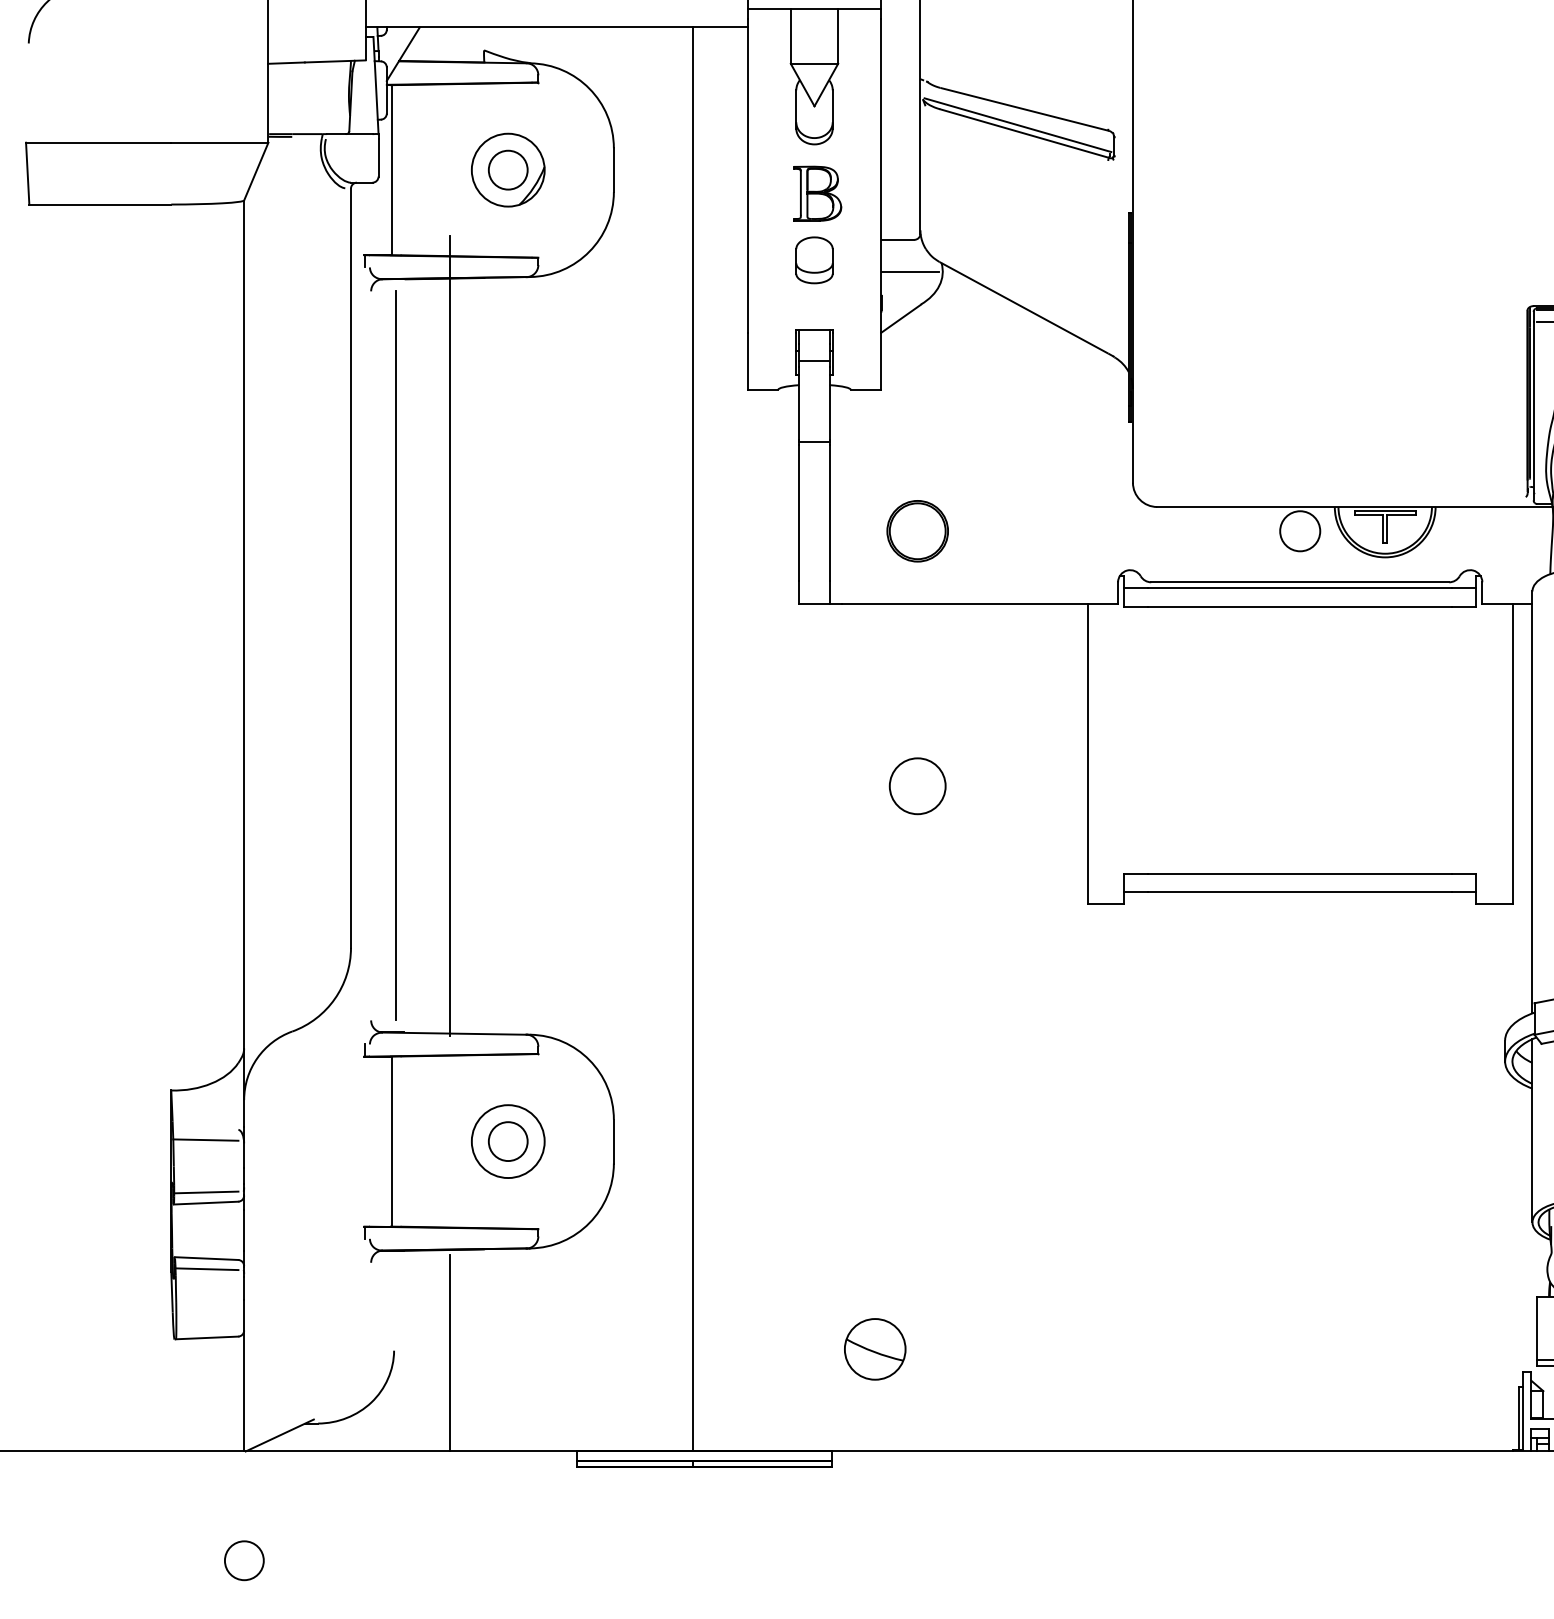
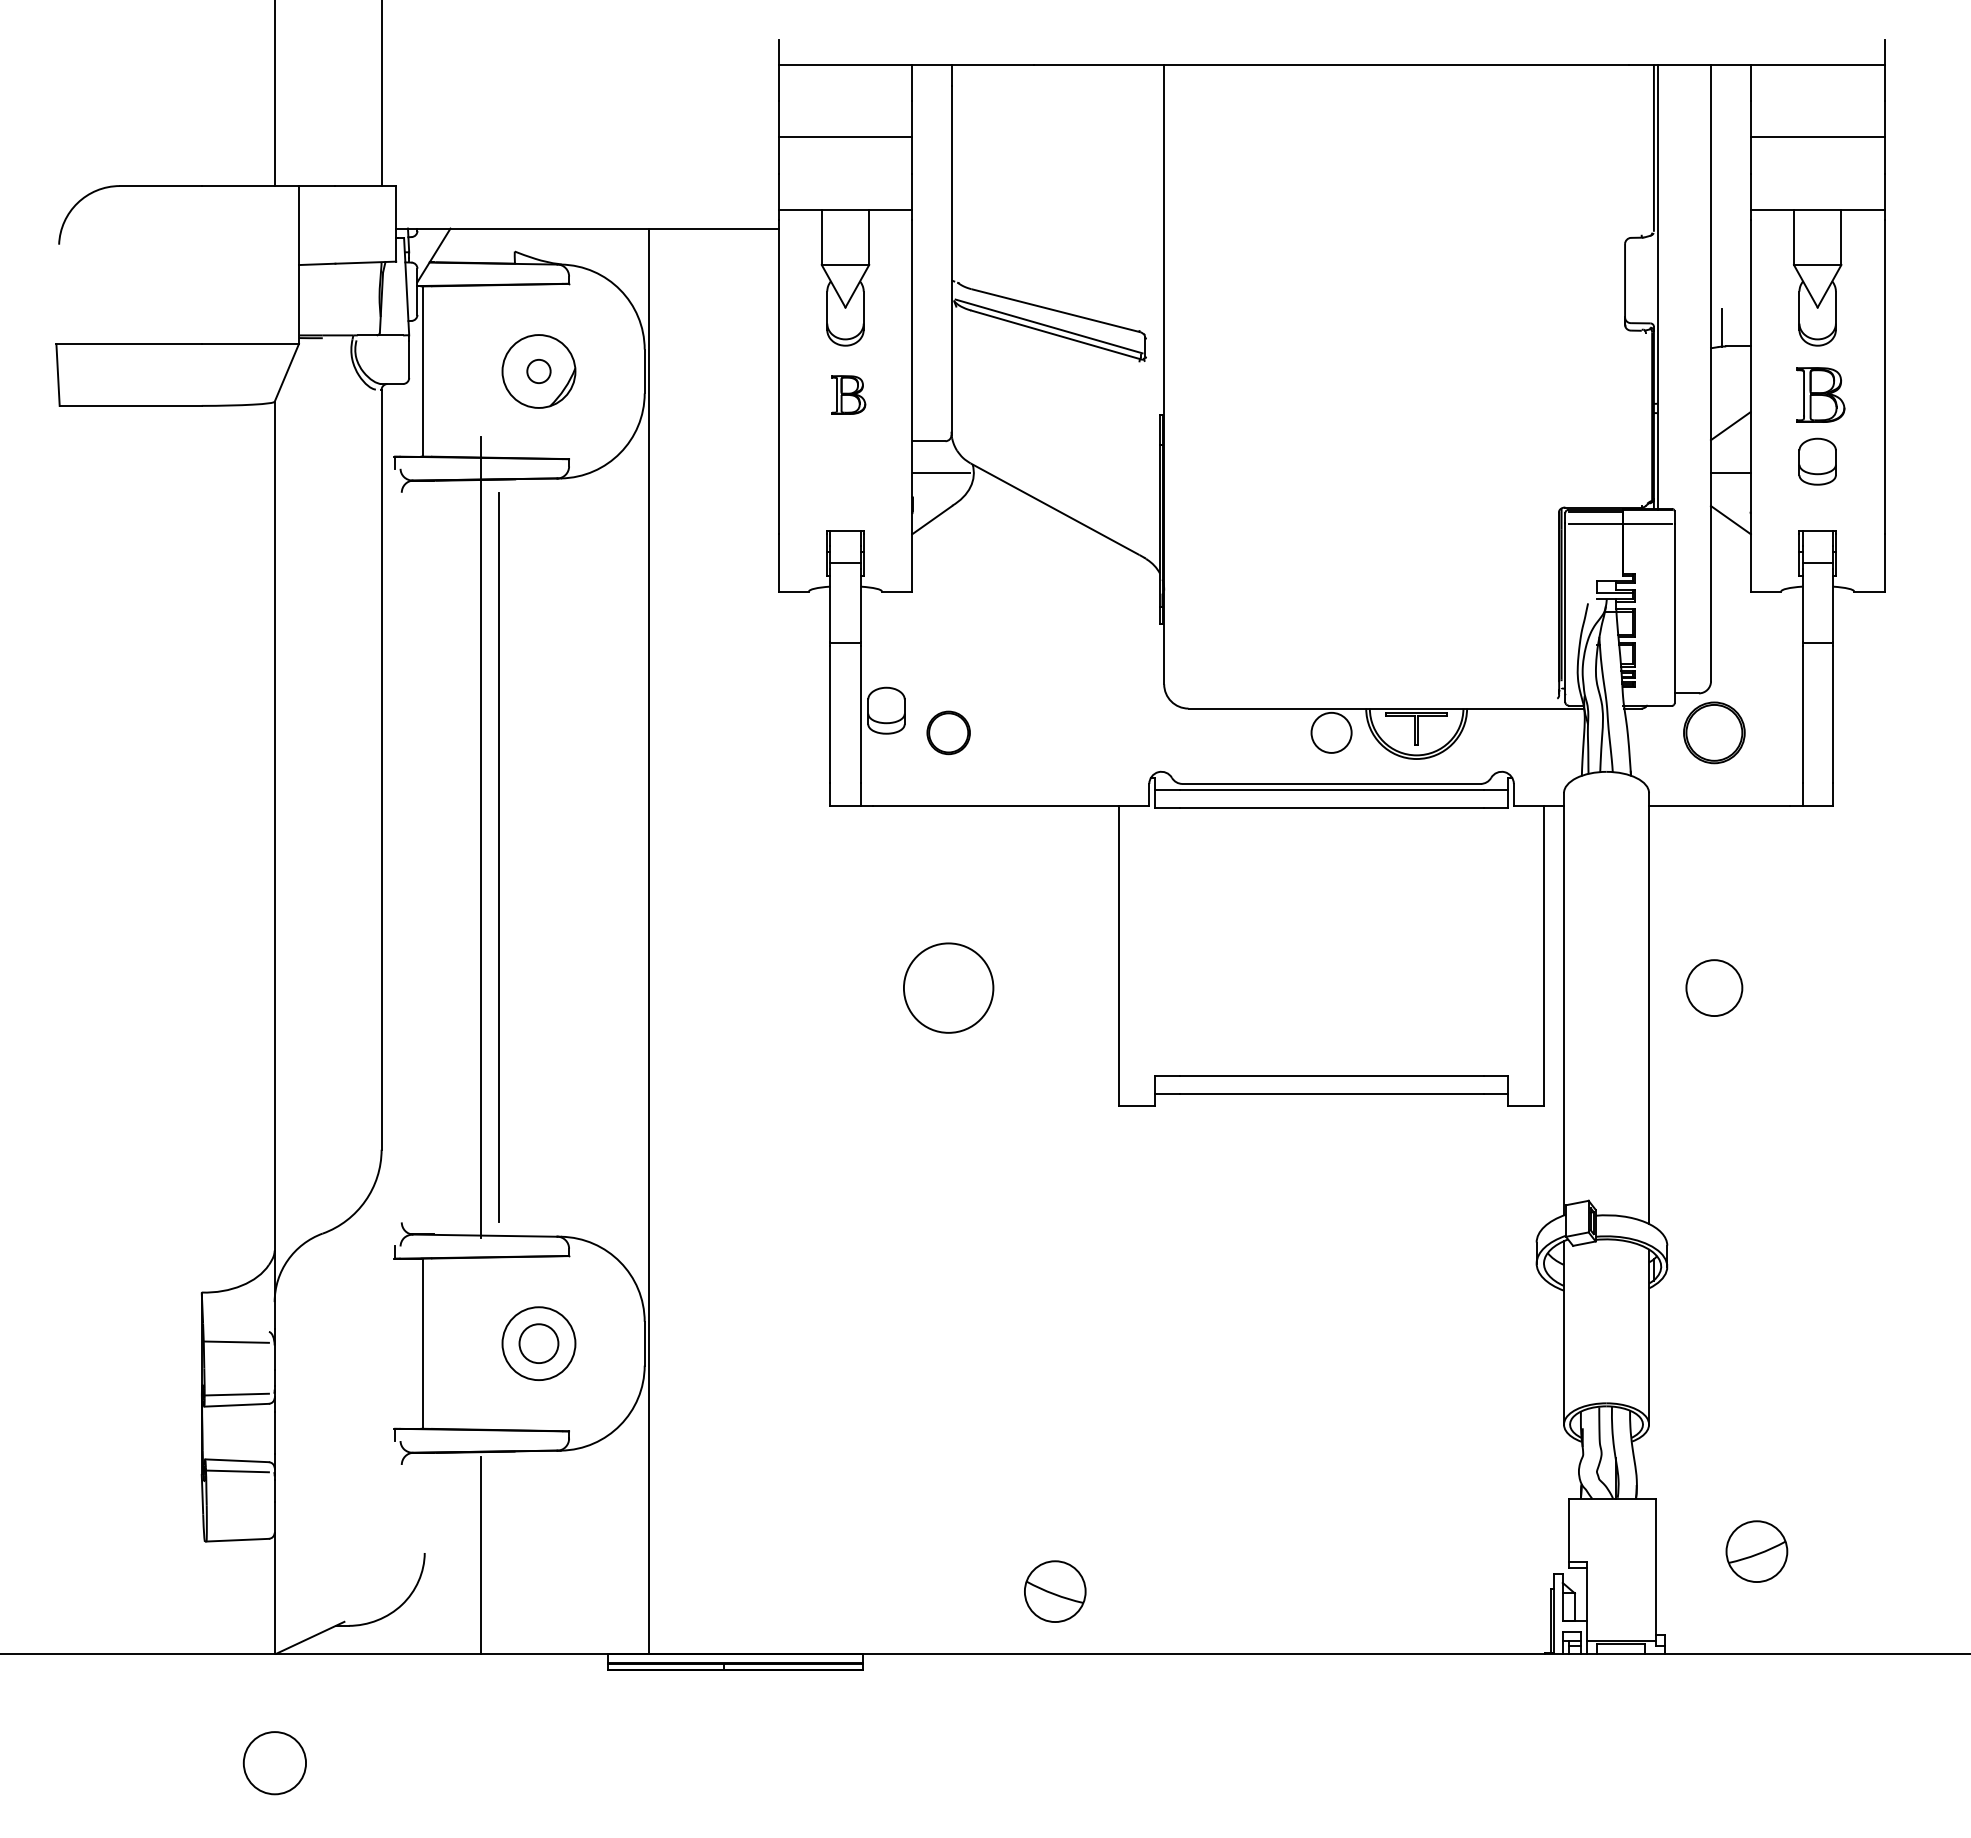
circle: (507, 170) -> (538, 371), size x0.6
part: (817, 193) -> (848, 394), size x0.7
part: (814, 260) -> (886, 710), moved
part: (917, 530) -> (948, 732), size x0.7
line: (395, 655) -> (498, 857), moved
line: (692, 738) -> (648, 940), moved
circle: (917, 785) -> (948, 987), size x1.6
part: (875, 1349) -> (1055, 1591), moved
circle: (243, 1560) -> (274, 1762), size x1.6

